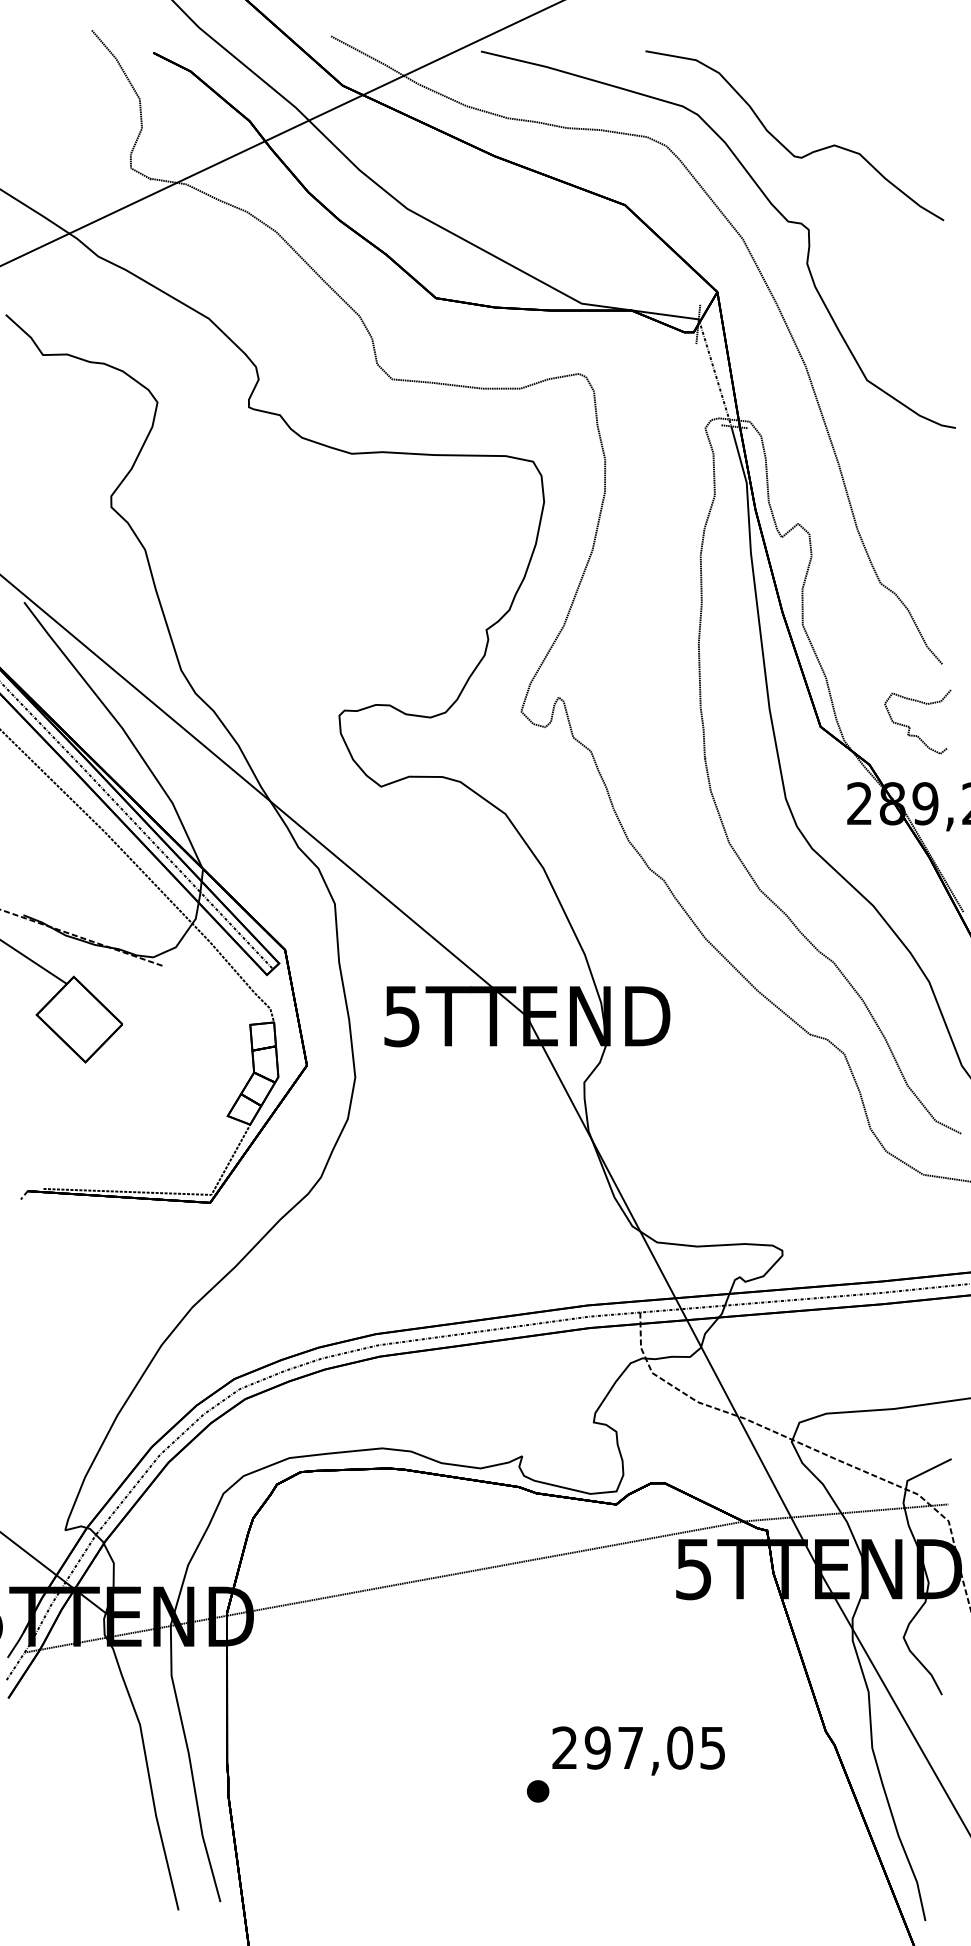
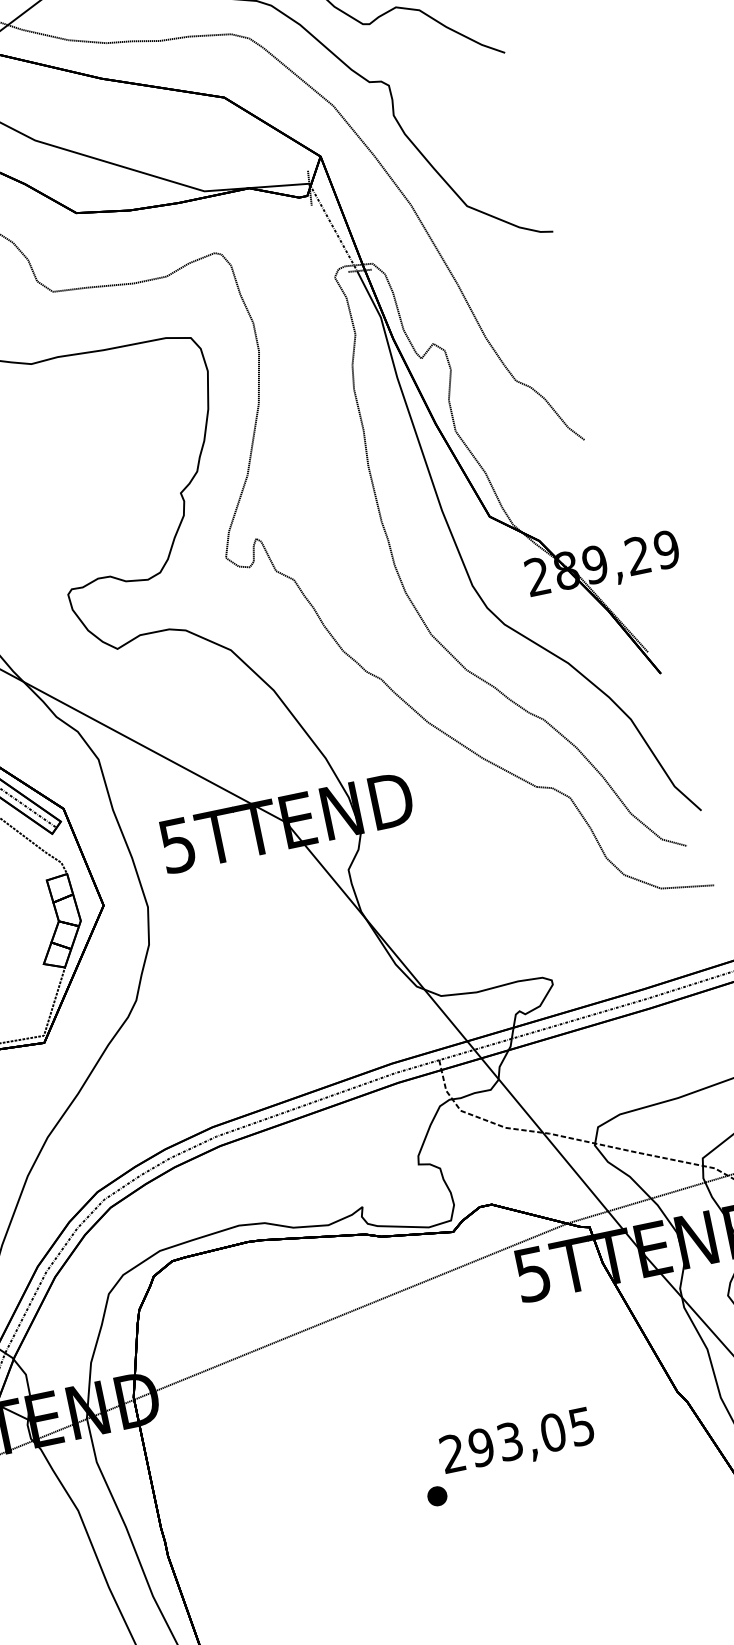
curve: (910, 727) -> (568, 500), removed
text: (630, 1747) -> (509, 1441), 297,05 -> 293,05

